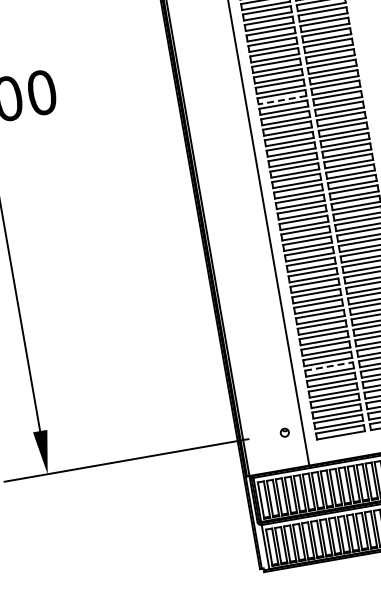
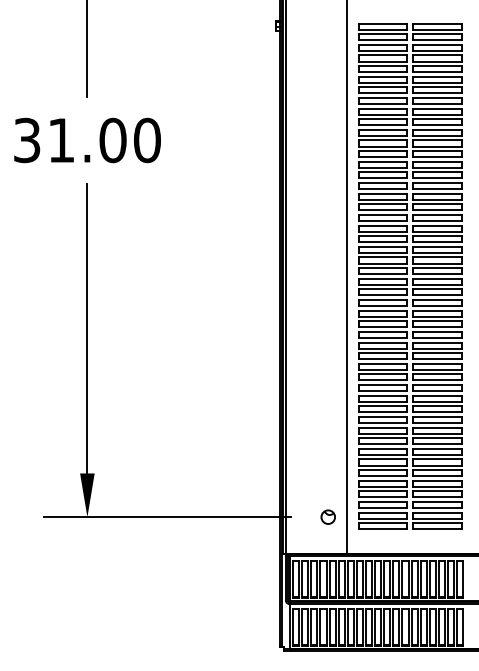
line: (282, 100) -> (382, 189), dashed -> solid
line: (329, 366) -> (383, 459), dashed -> solid
part: (284, 432) -> (327, 516), size x1.67

